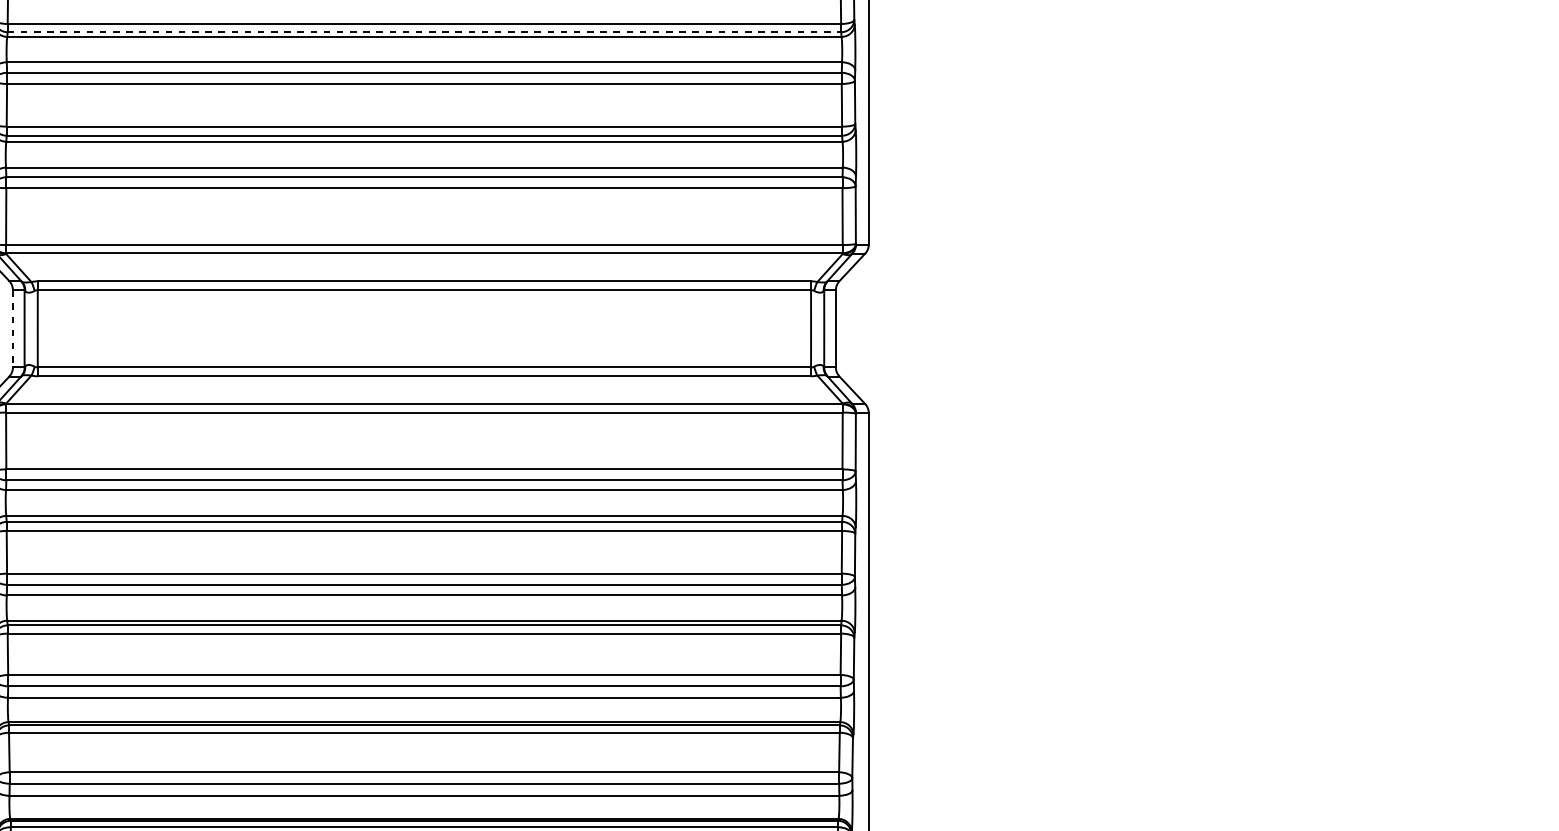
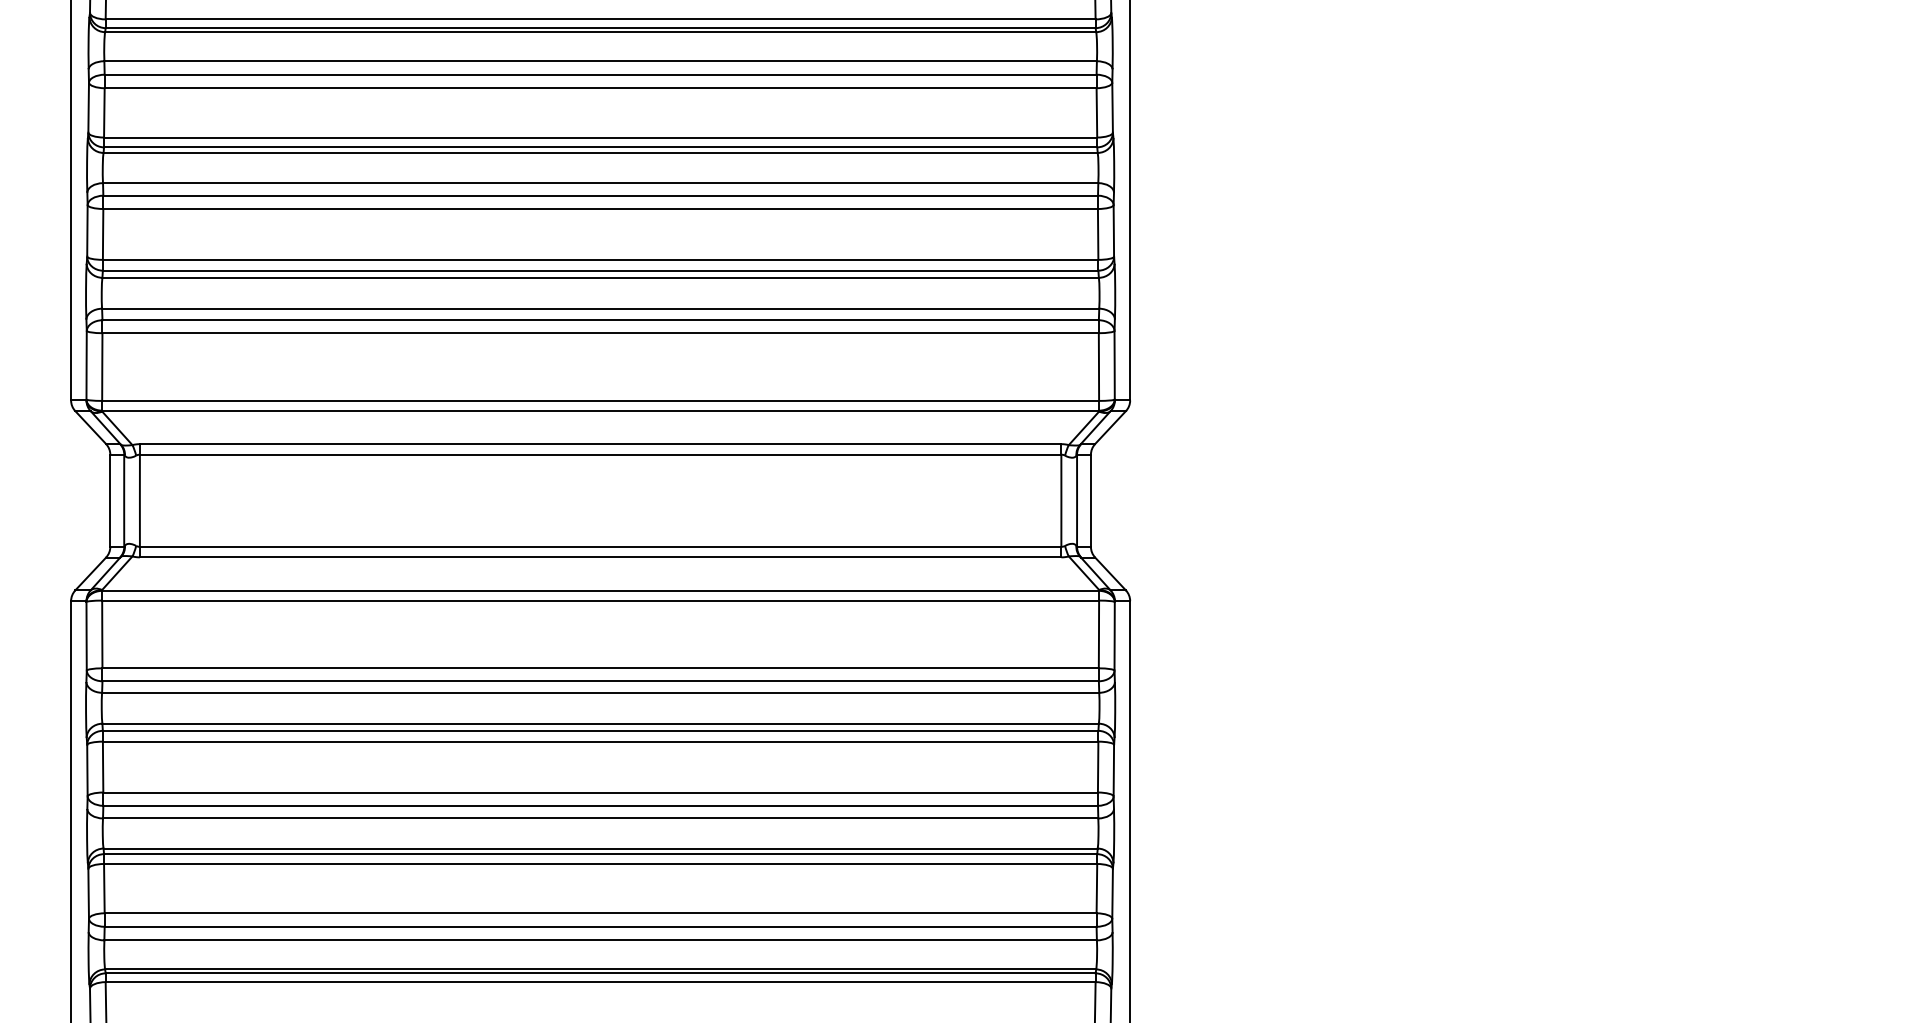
line: (424, 32) -> (600, 147), dashed -> solid
line: (13, 329) -> (110, 501), dashed -> solid

